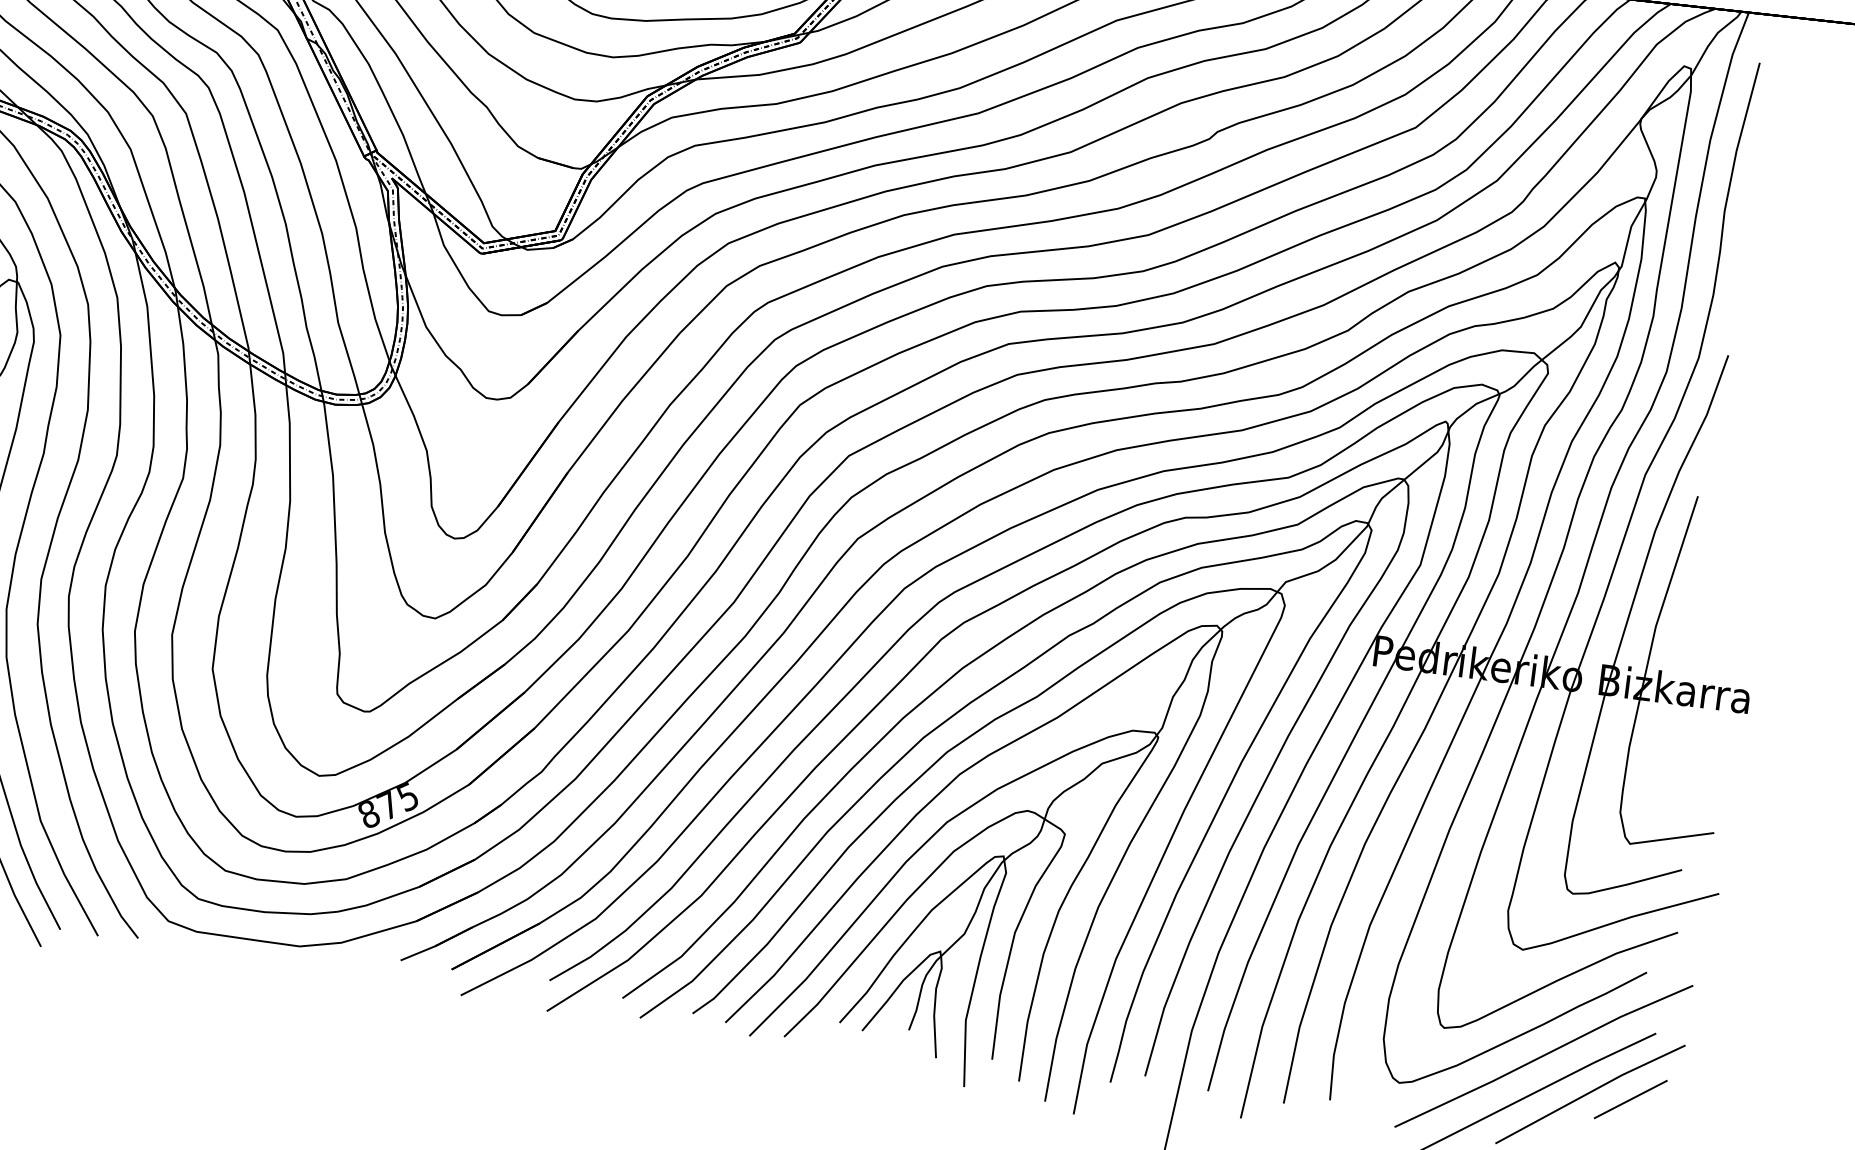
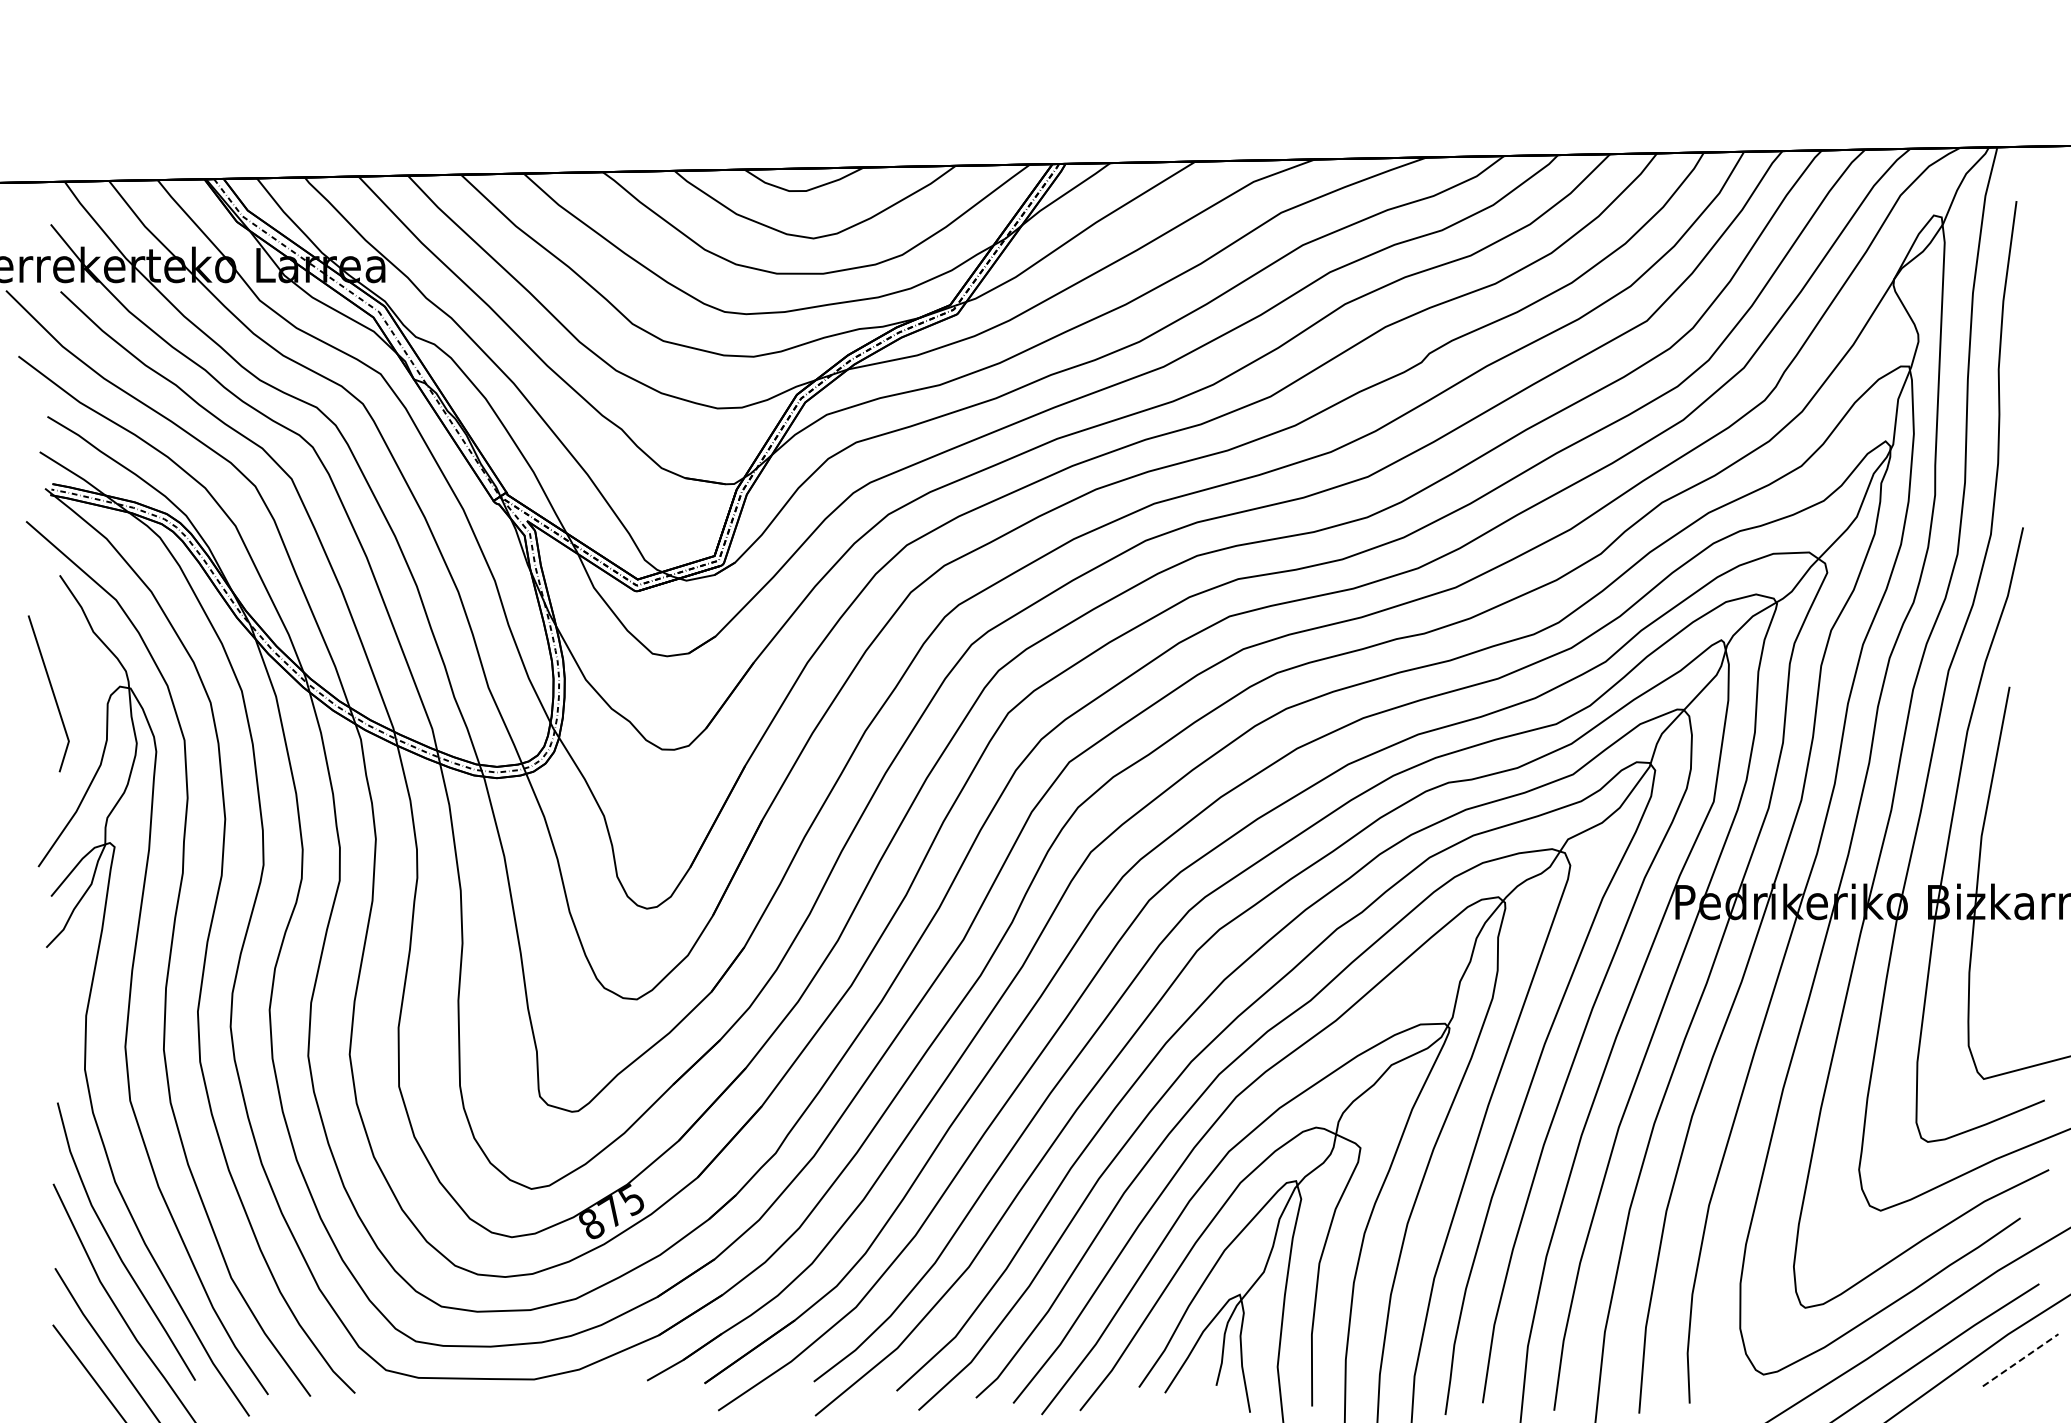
line: (1630, 1099) -> (2020, 1360), solid -> dashed

